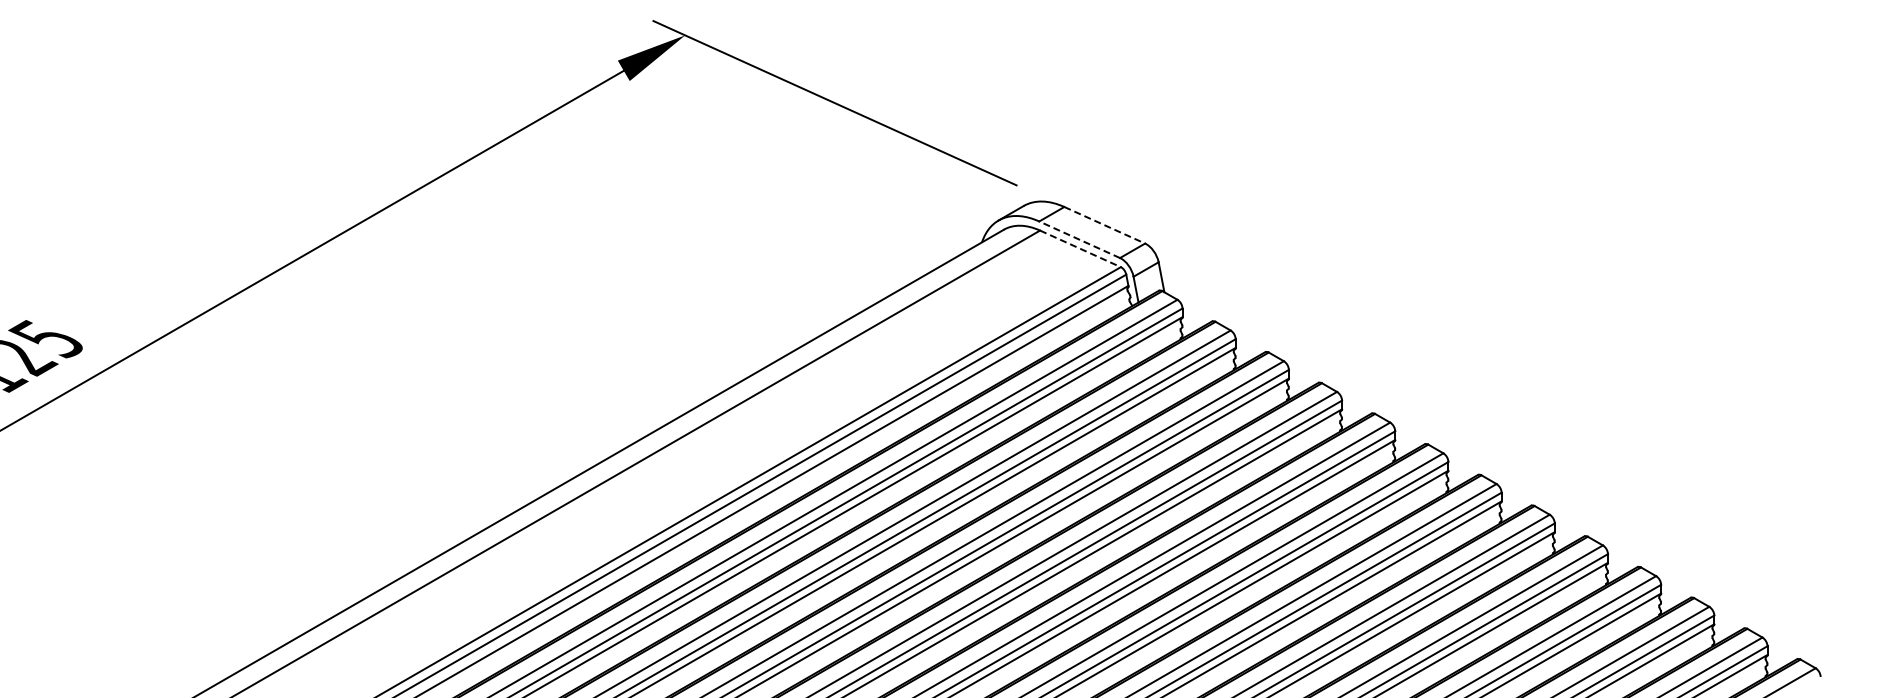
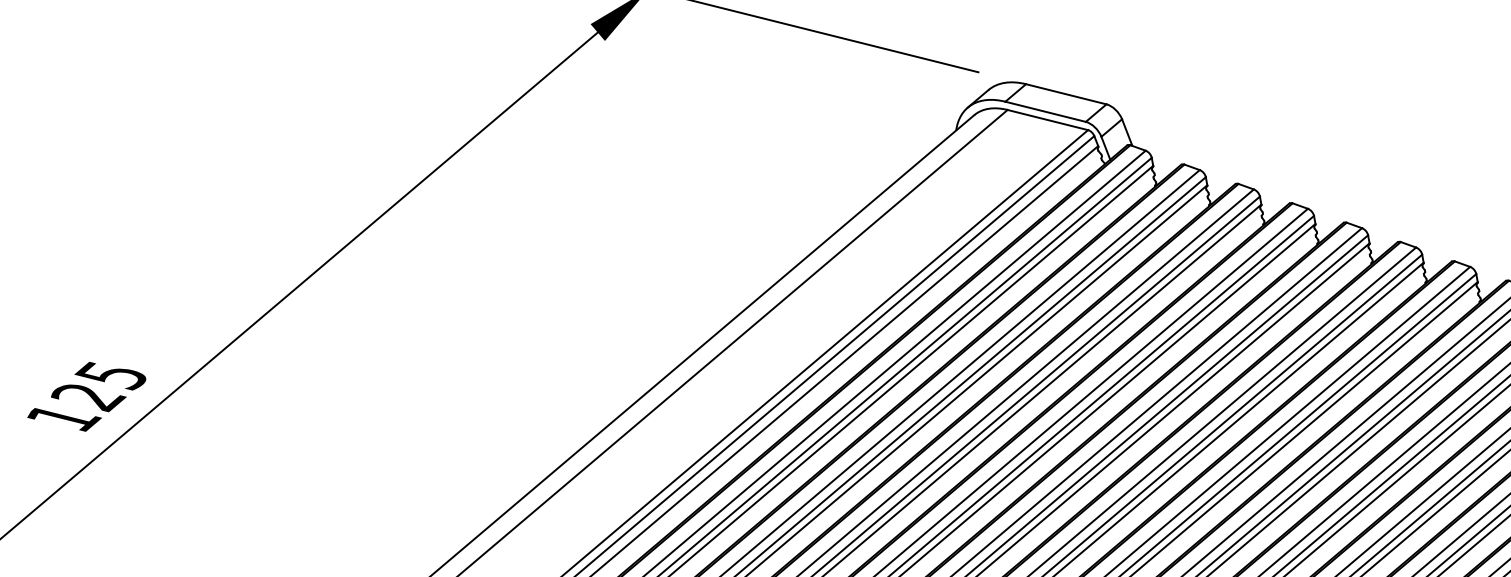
line: (1105, 225) -> (1067, 94), dashed -> solid
line: (1079, 239) -> (1045, 111), dashed -> solid
line: (1080, 249) -> (1048, 120), dashed -> solid

